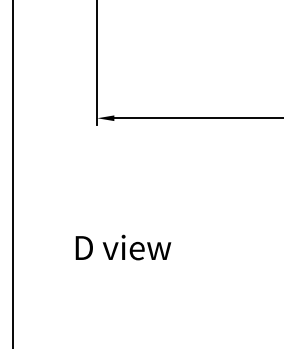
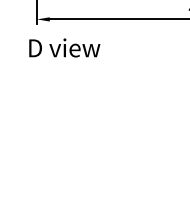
text: (123, 247) -> (64, 47), moved

